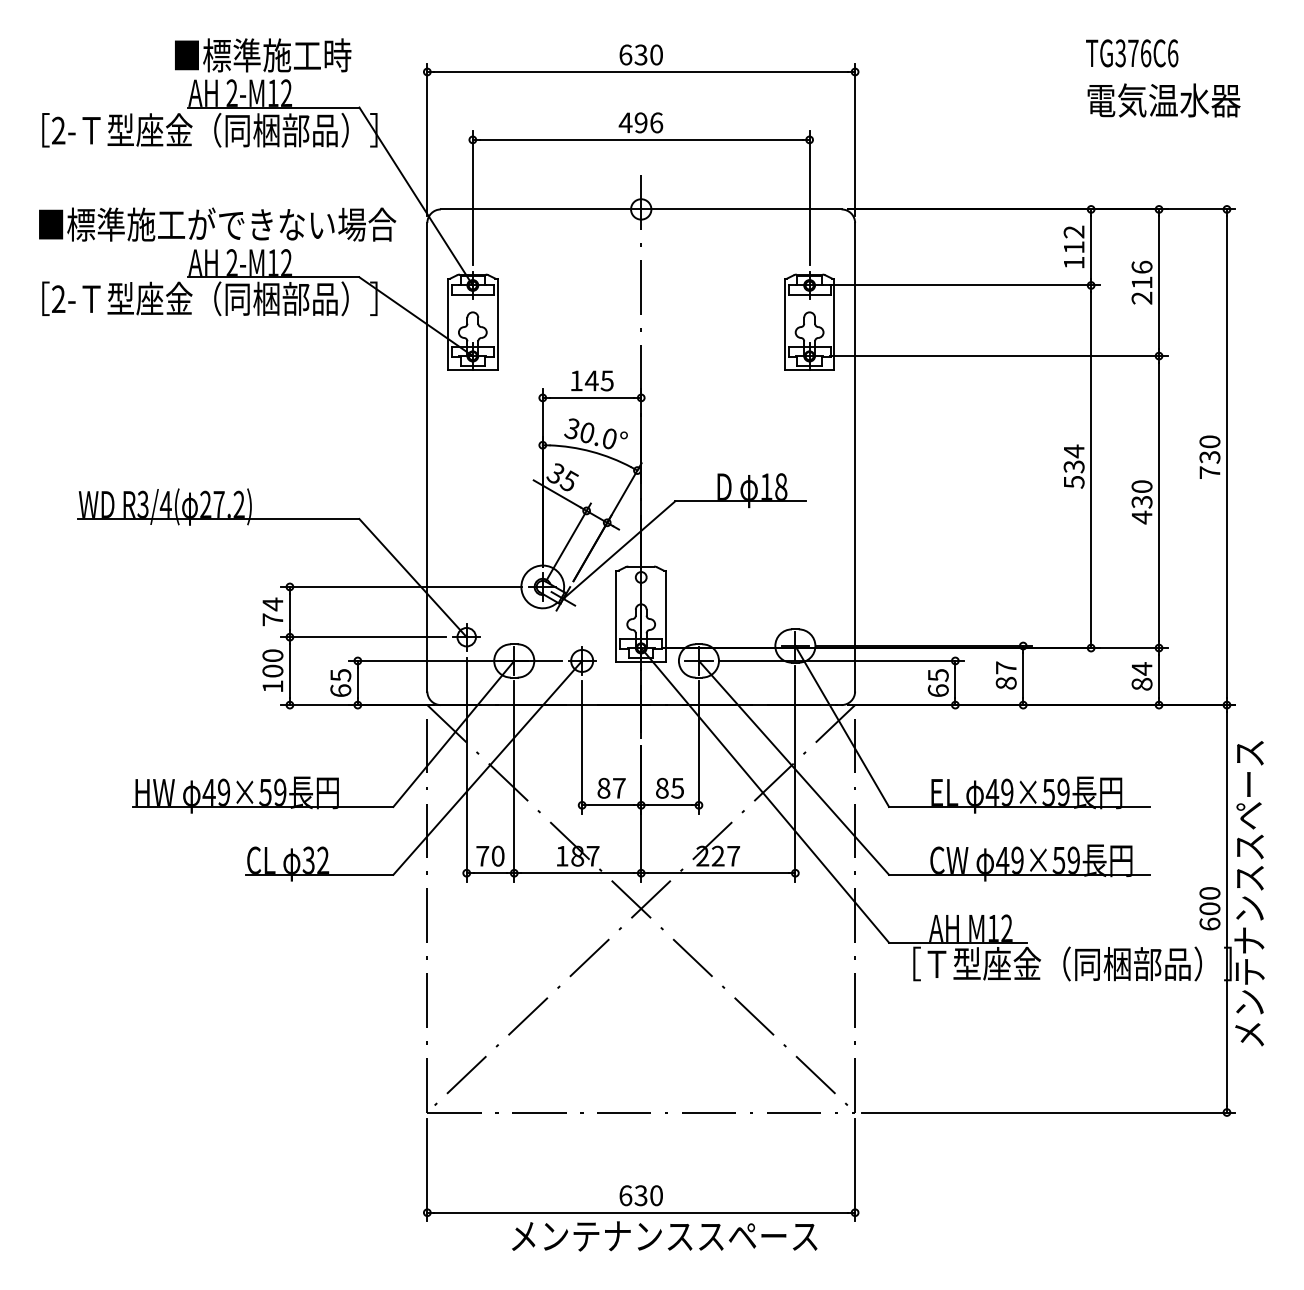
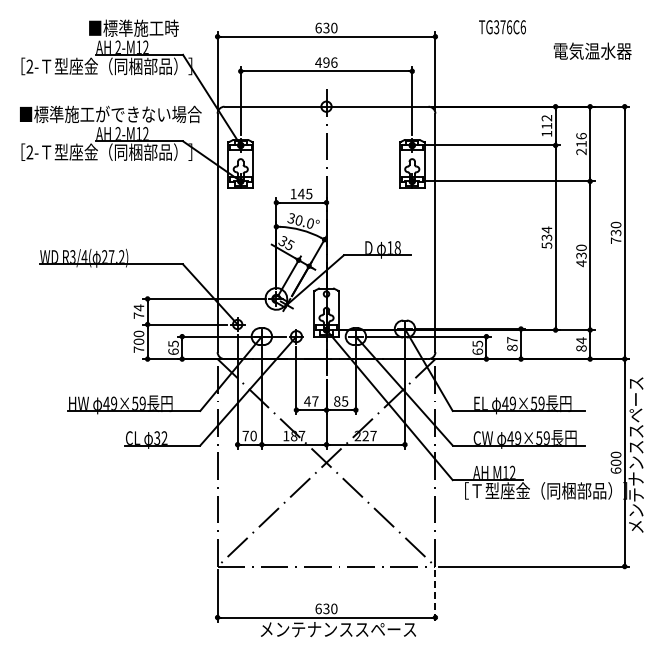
text: (1132, 53) -> (502, 27), moved
text: (271, 686) -> (138, 349), 100 -> 700
text: (603, 788) -> (307, 401), 87 -> 47
line: (855, 1169) -> (435, 595), solid -> dashed

